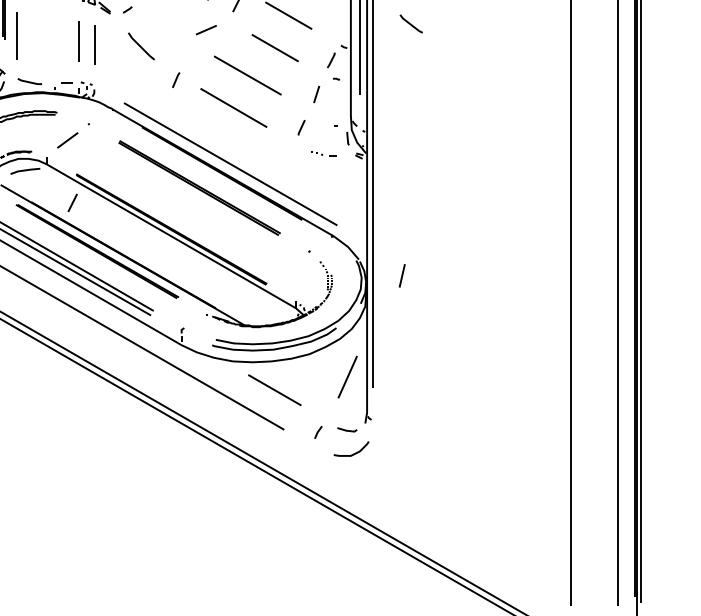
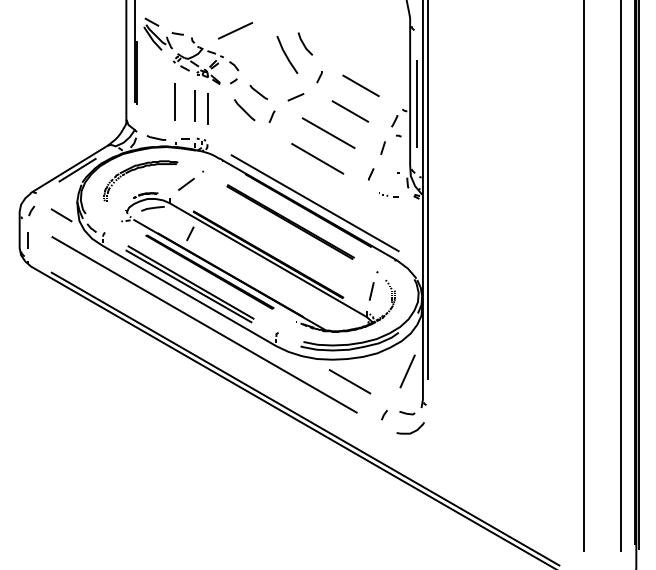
line: (410, 22) -> (258, 91), moved
line: (15, 35) -> (174, 101), moved
line: (175, 79) -> (271, 116), moved
line: (401, 275) -> (371, 291), moved

